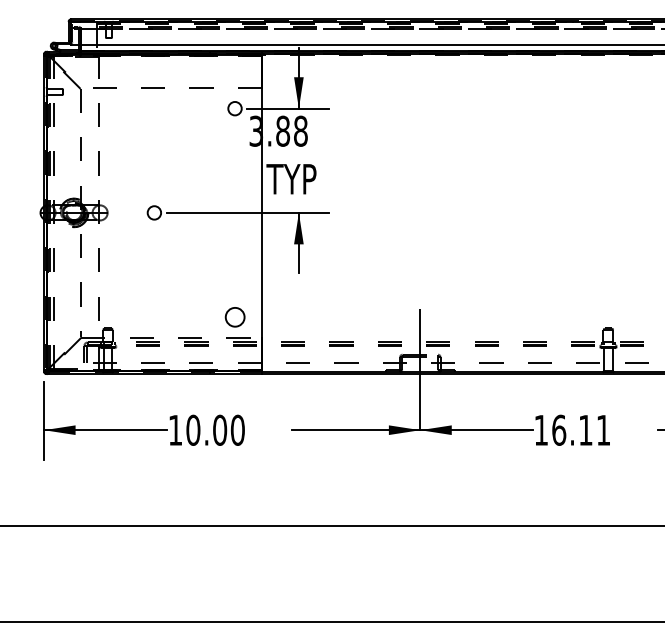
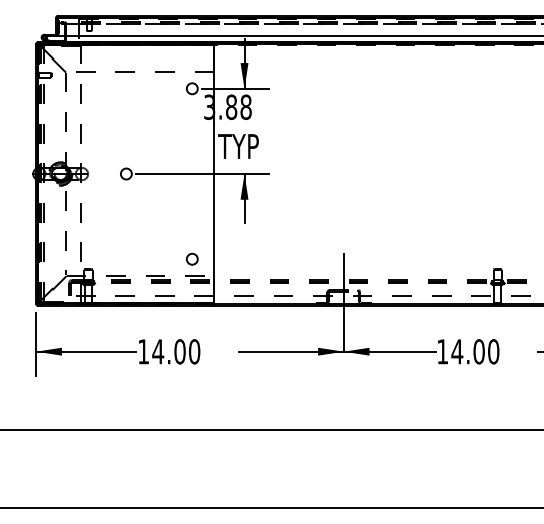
circle: (234, 316) -> (191, 258), size x0.71
text: (193, 429) -> (158, 351), 10.00 -> 14.00
text: (581, 429) -> (475, 351), 16.11 -> 14.00

